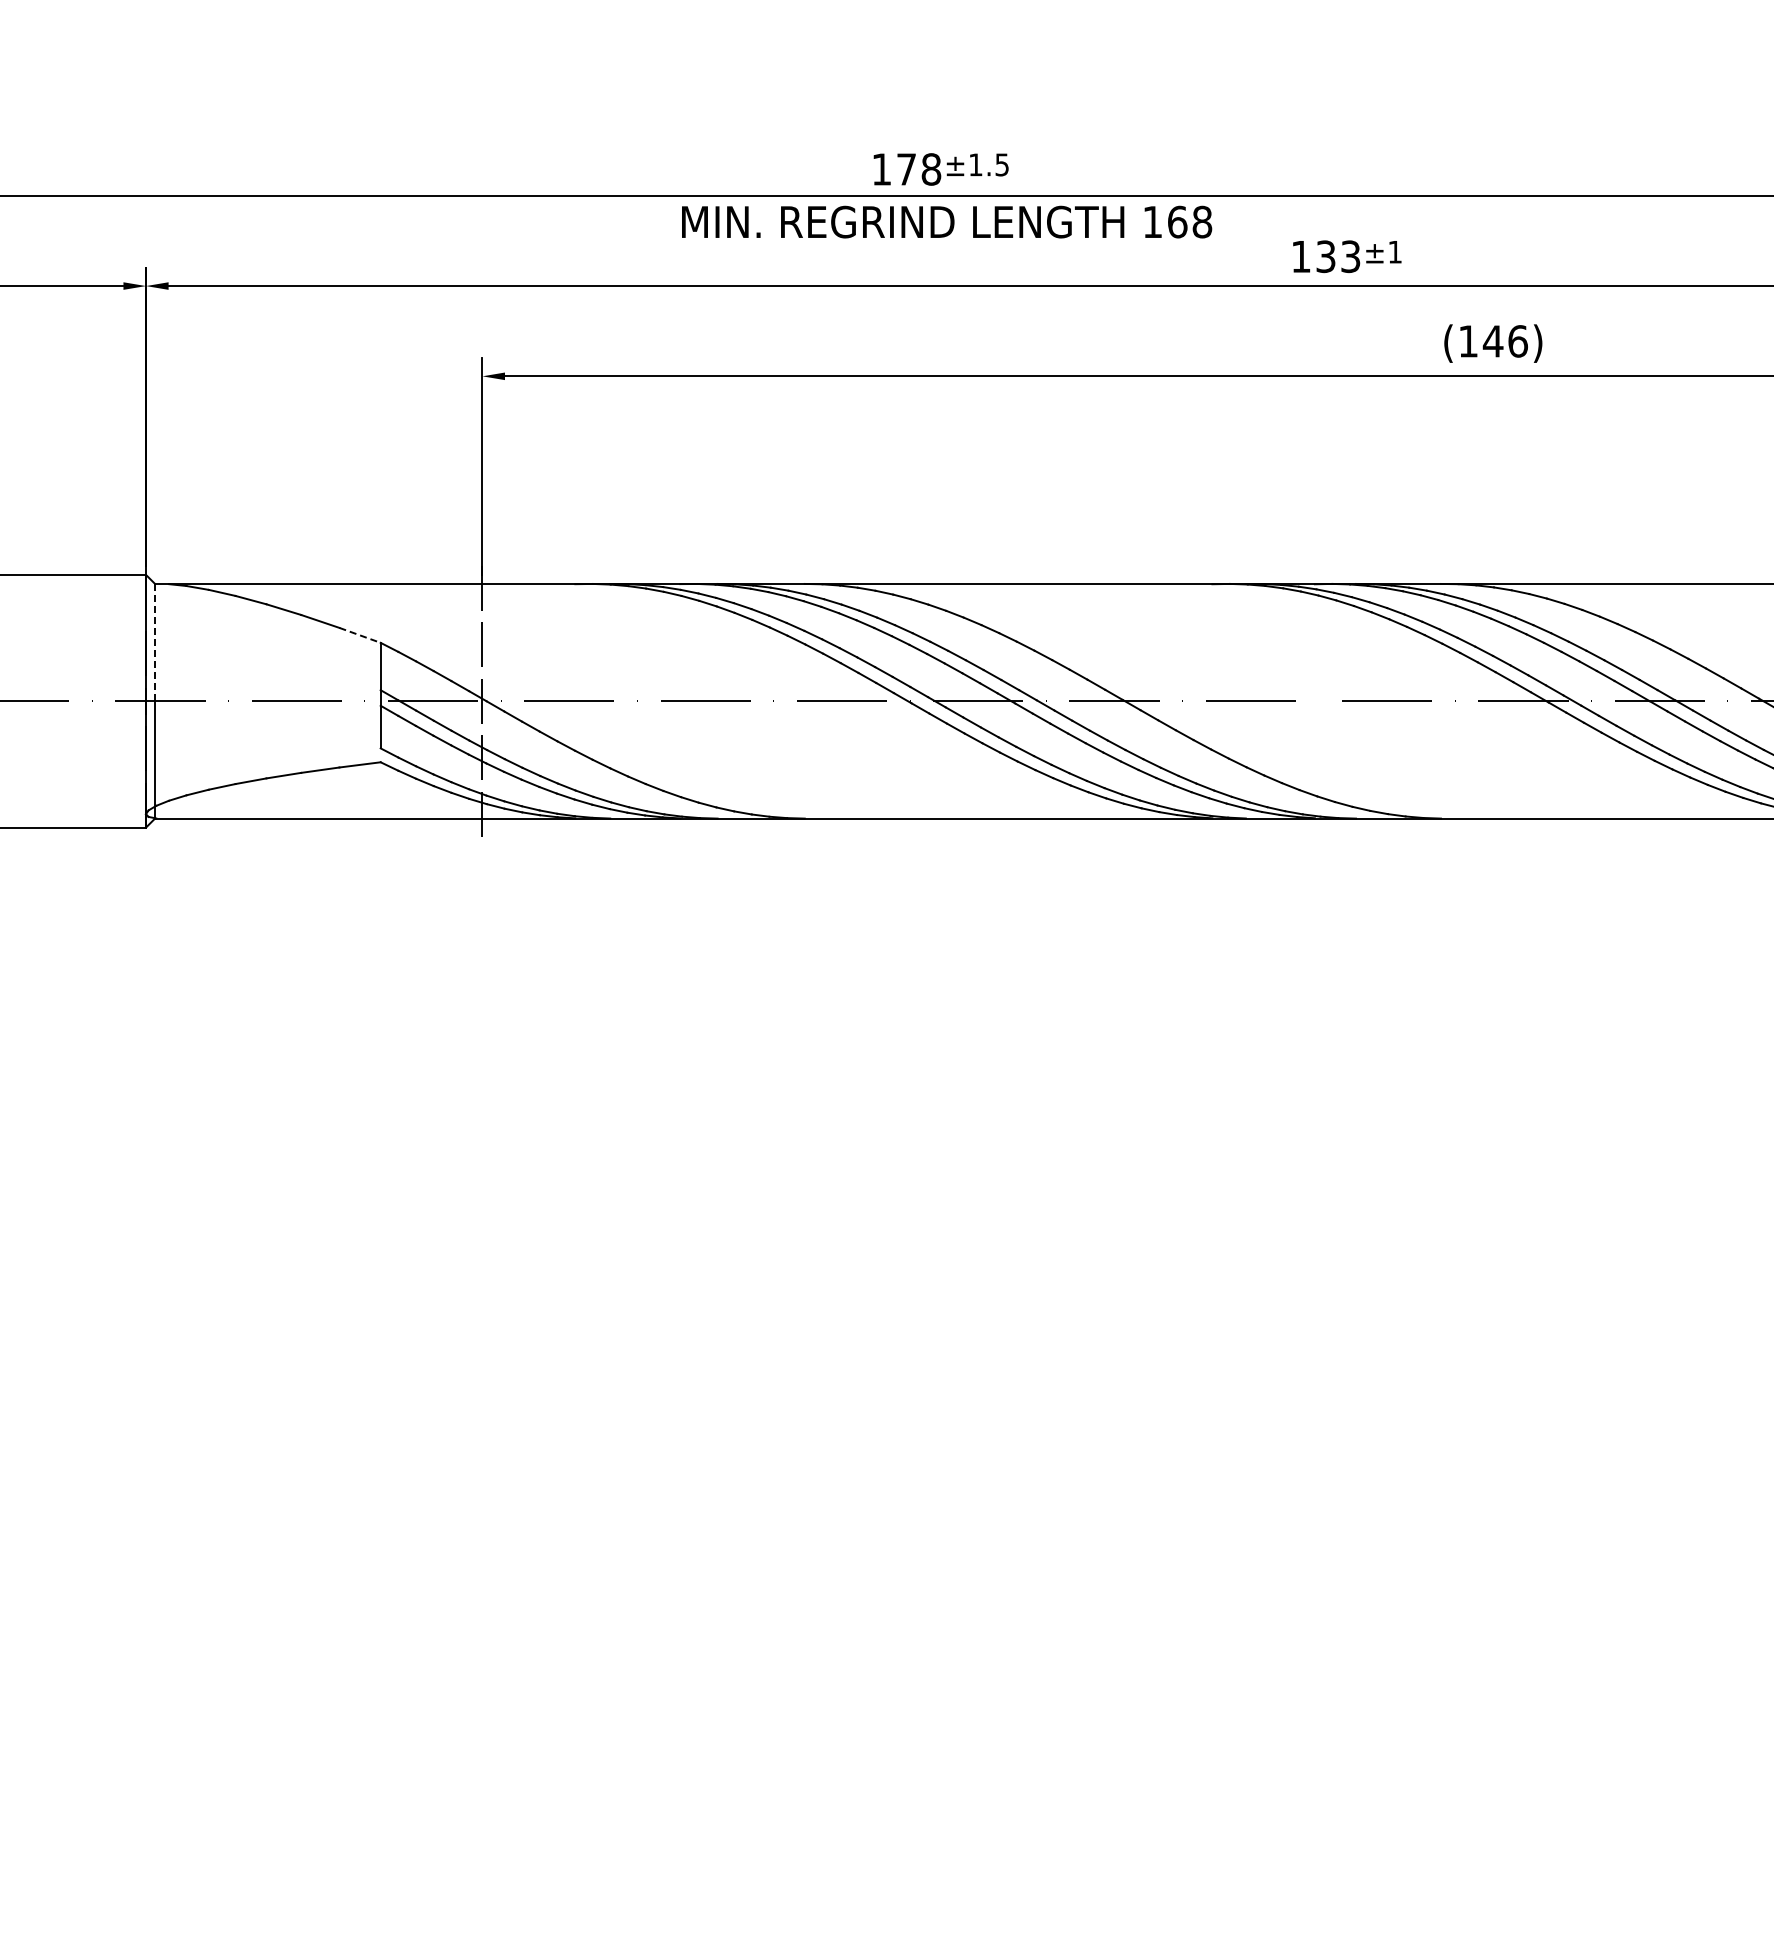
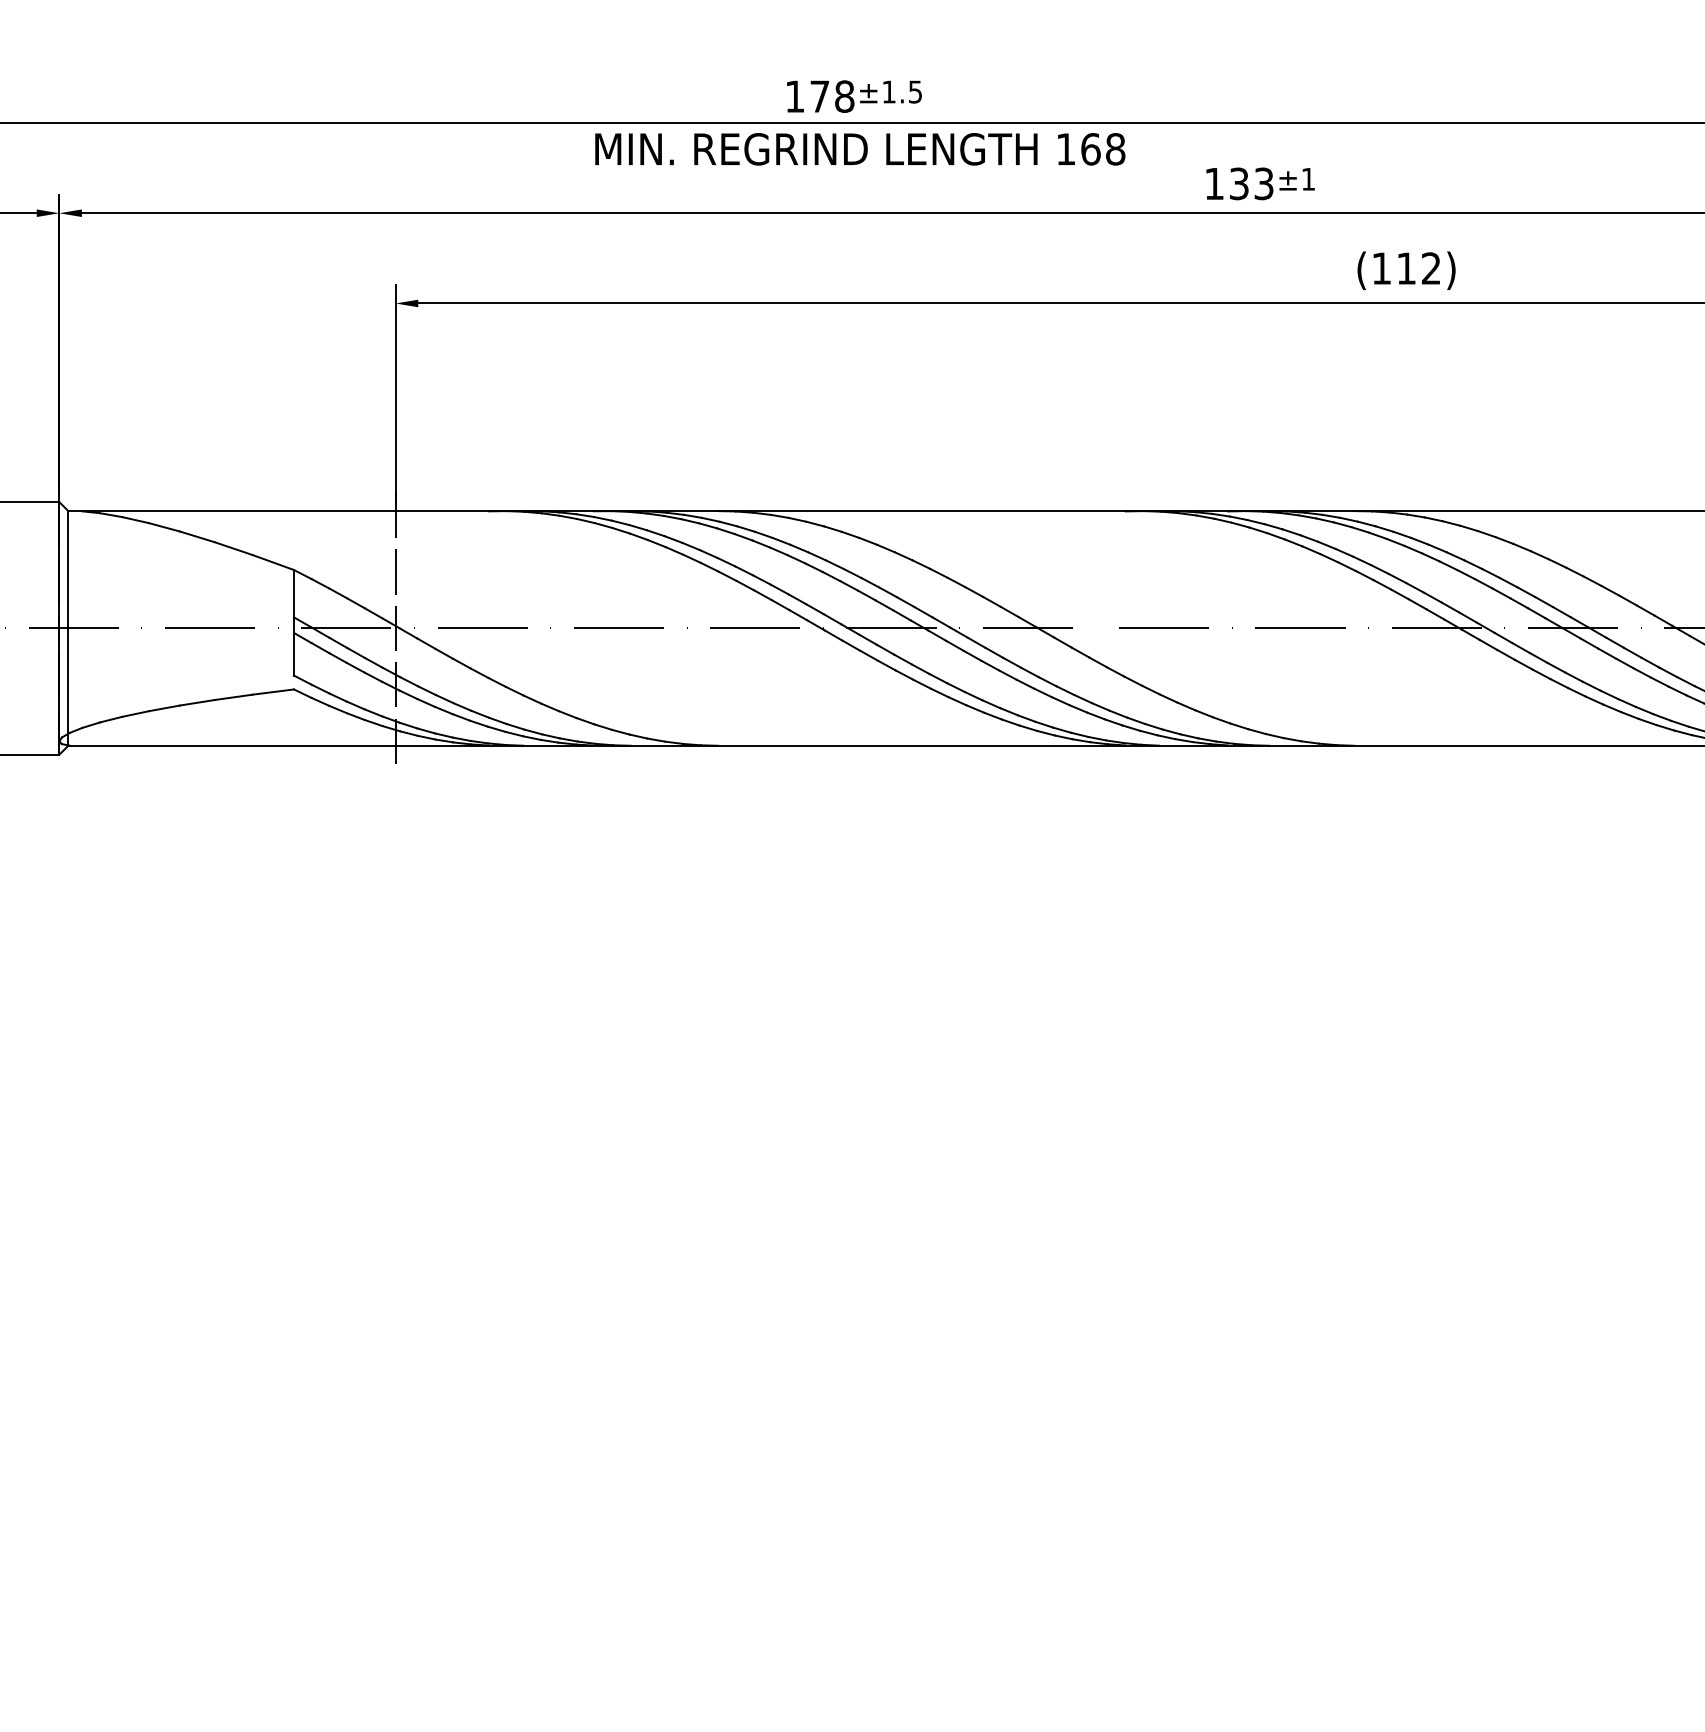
text: (1504, 341) -> (1417, 268), (146) -> (112)
line: (360, 635) -> (273, 562), dashed -> solid
line: (155, 642) -> (68, 569), dashed -> solid

